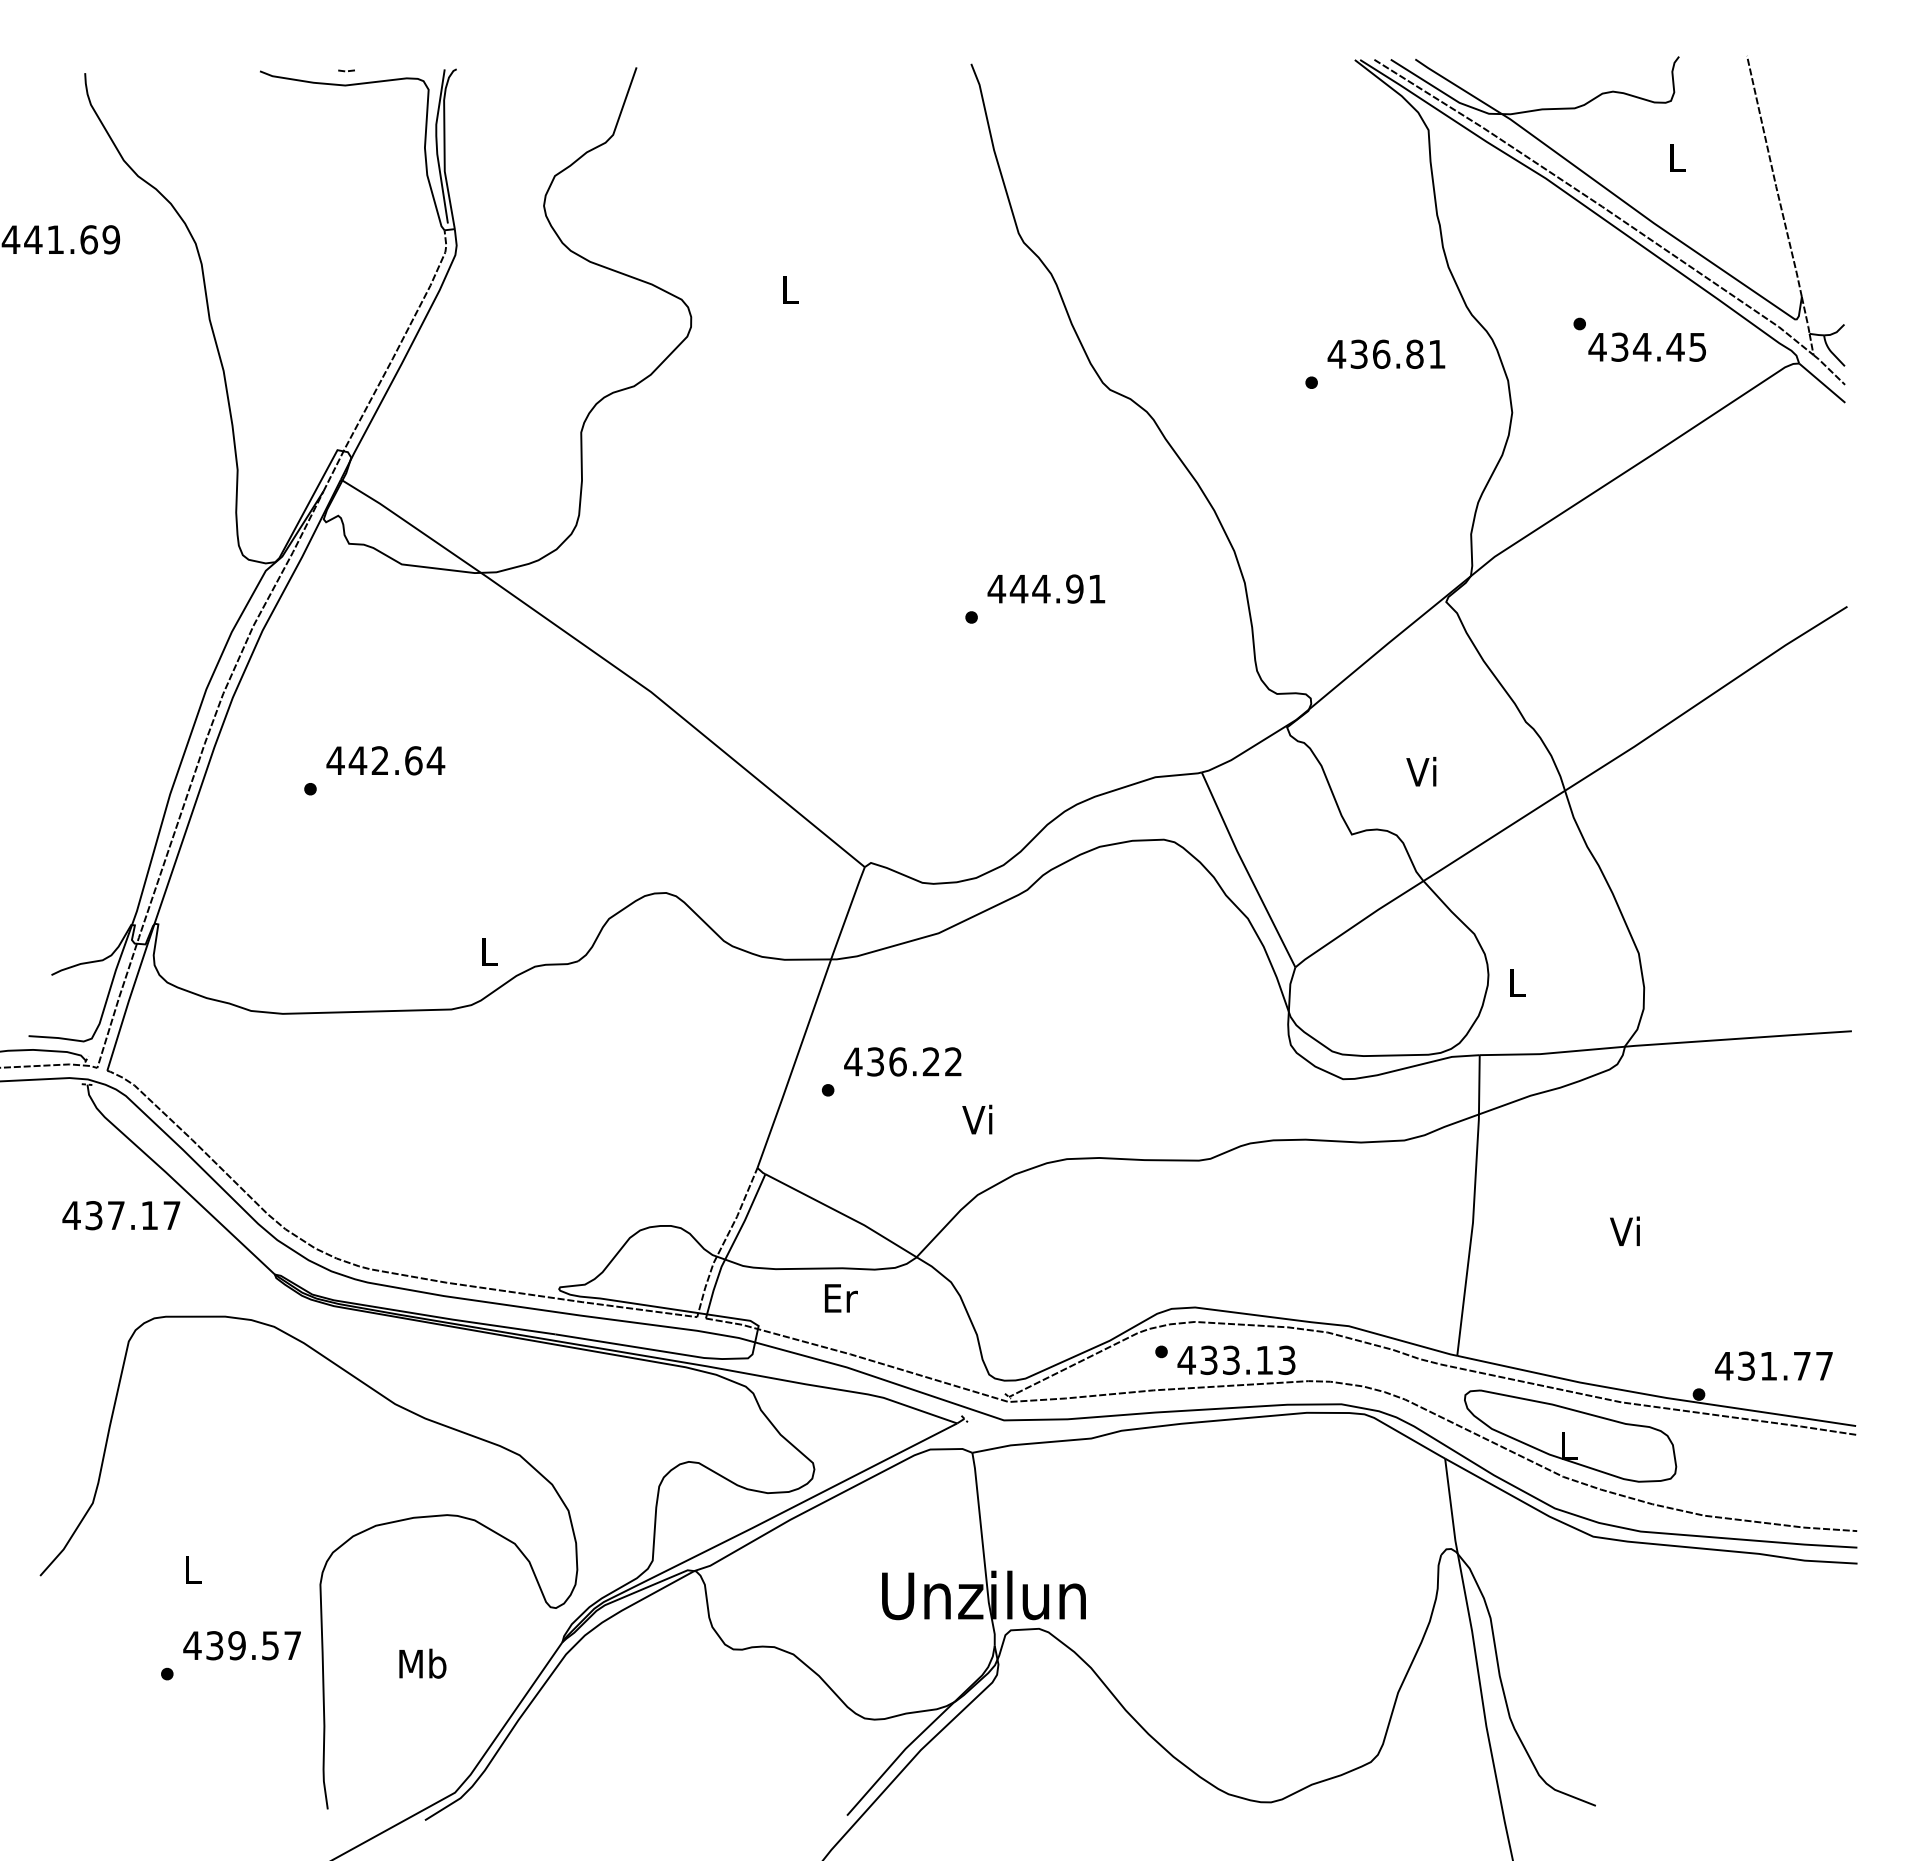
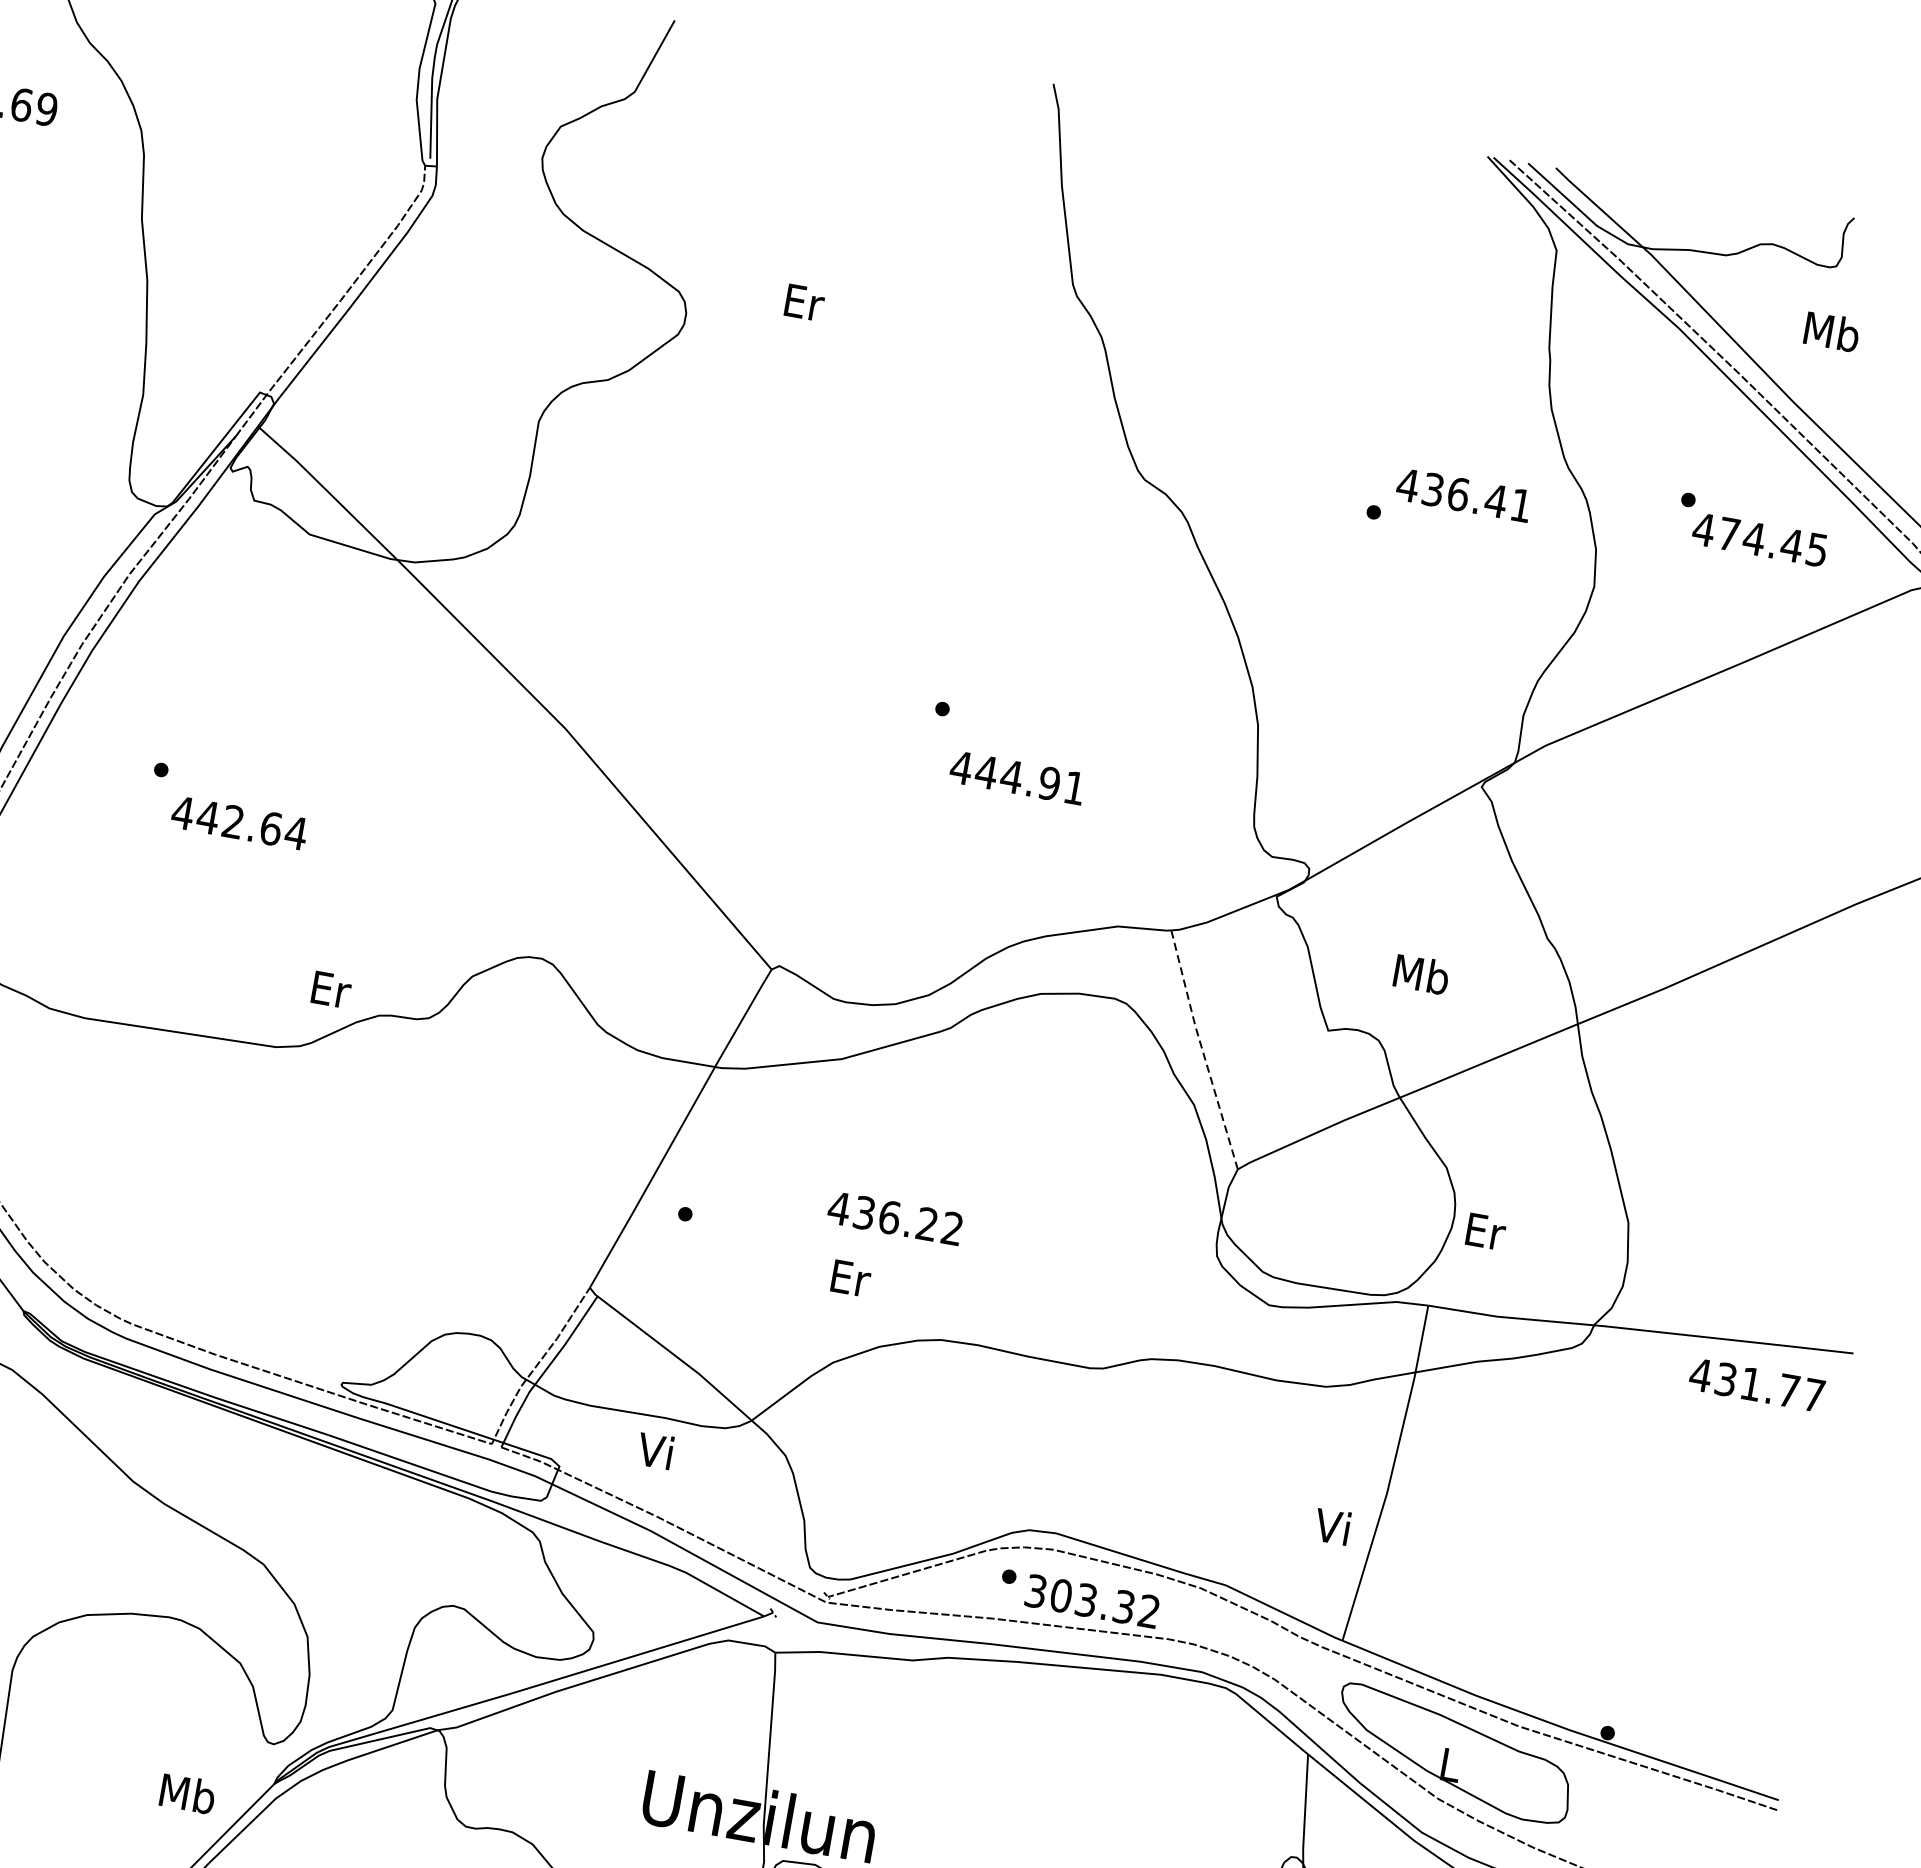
text: (1677, 157) -> (1832, 331), L -> Mb
text: (791, 289) -> (805, 302), L -> Er
text: (1619, 346) -> (1728, 533), 434.45 -> 474.45
text: (1414, 353) -> (1495, 500), 436.81 -> 436.41
text: (1046, 588) -> (1017, 777), moved
text: (385, 760) -> (239, 822), moved
text: (1423, 771) -> (1421, 973), Vi -> Mb
line: (1246, 869) -> (1202, 1049), solid -> dashed
text: (489, 951) -> (330, 989), L -> Er
text: (1517, 982) -> (1485, 1231), L -> Er
text: (902, 1061) -> (894, 1217), moved
text: (979, 1119) -> (850, 1277), Vi -> Er
text: (1624, 1230) -> (1331, 1525), moved
text: (840, 1297) -> (657, 1450), Er -> Vi
text: (1236, 1360) -> (1092, 1601), 433.13 -> 303.32
text: (1773, 1365) -> (1756, 1384), moved
text: (422, 1663) -> (187, 1793), moved

